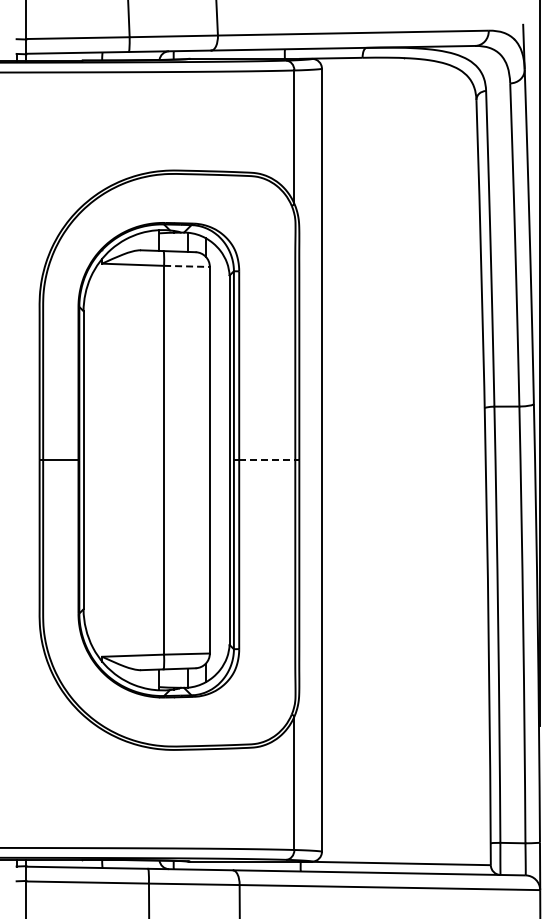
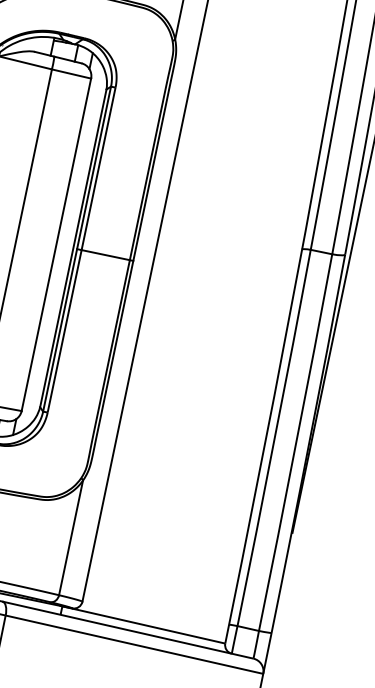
line: (186, 266) -> (71, 74), dashed -> solid
line: (267, 460) -> (105, 255), dashed -> solid

